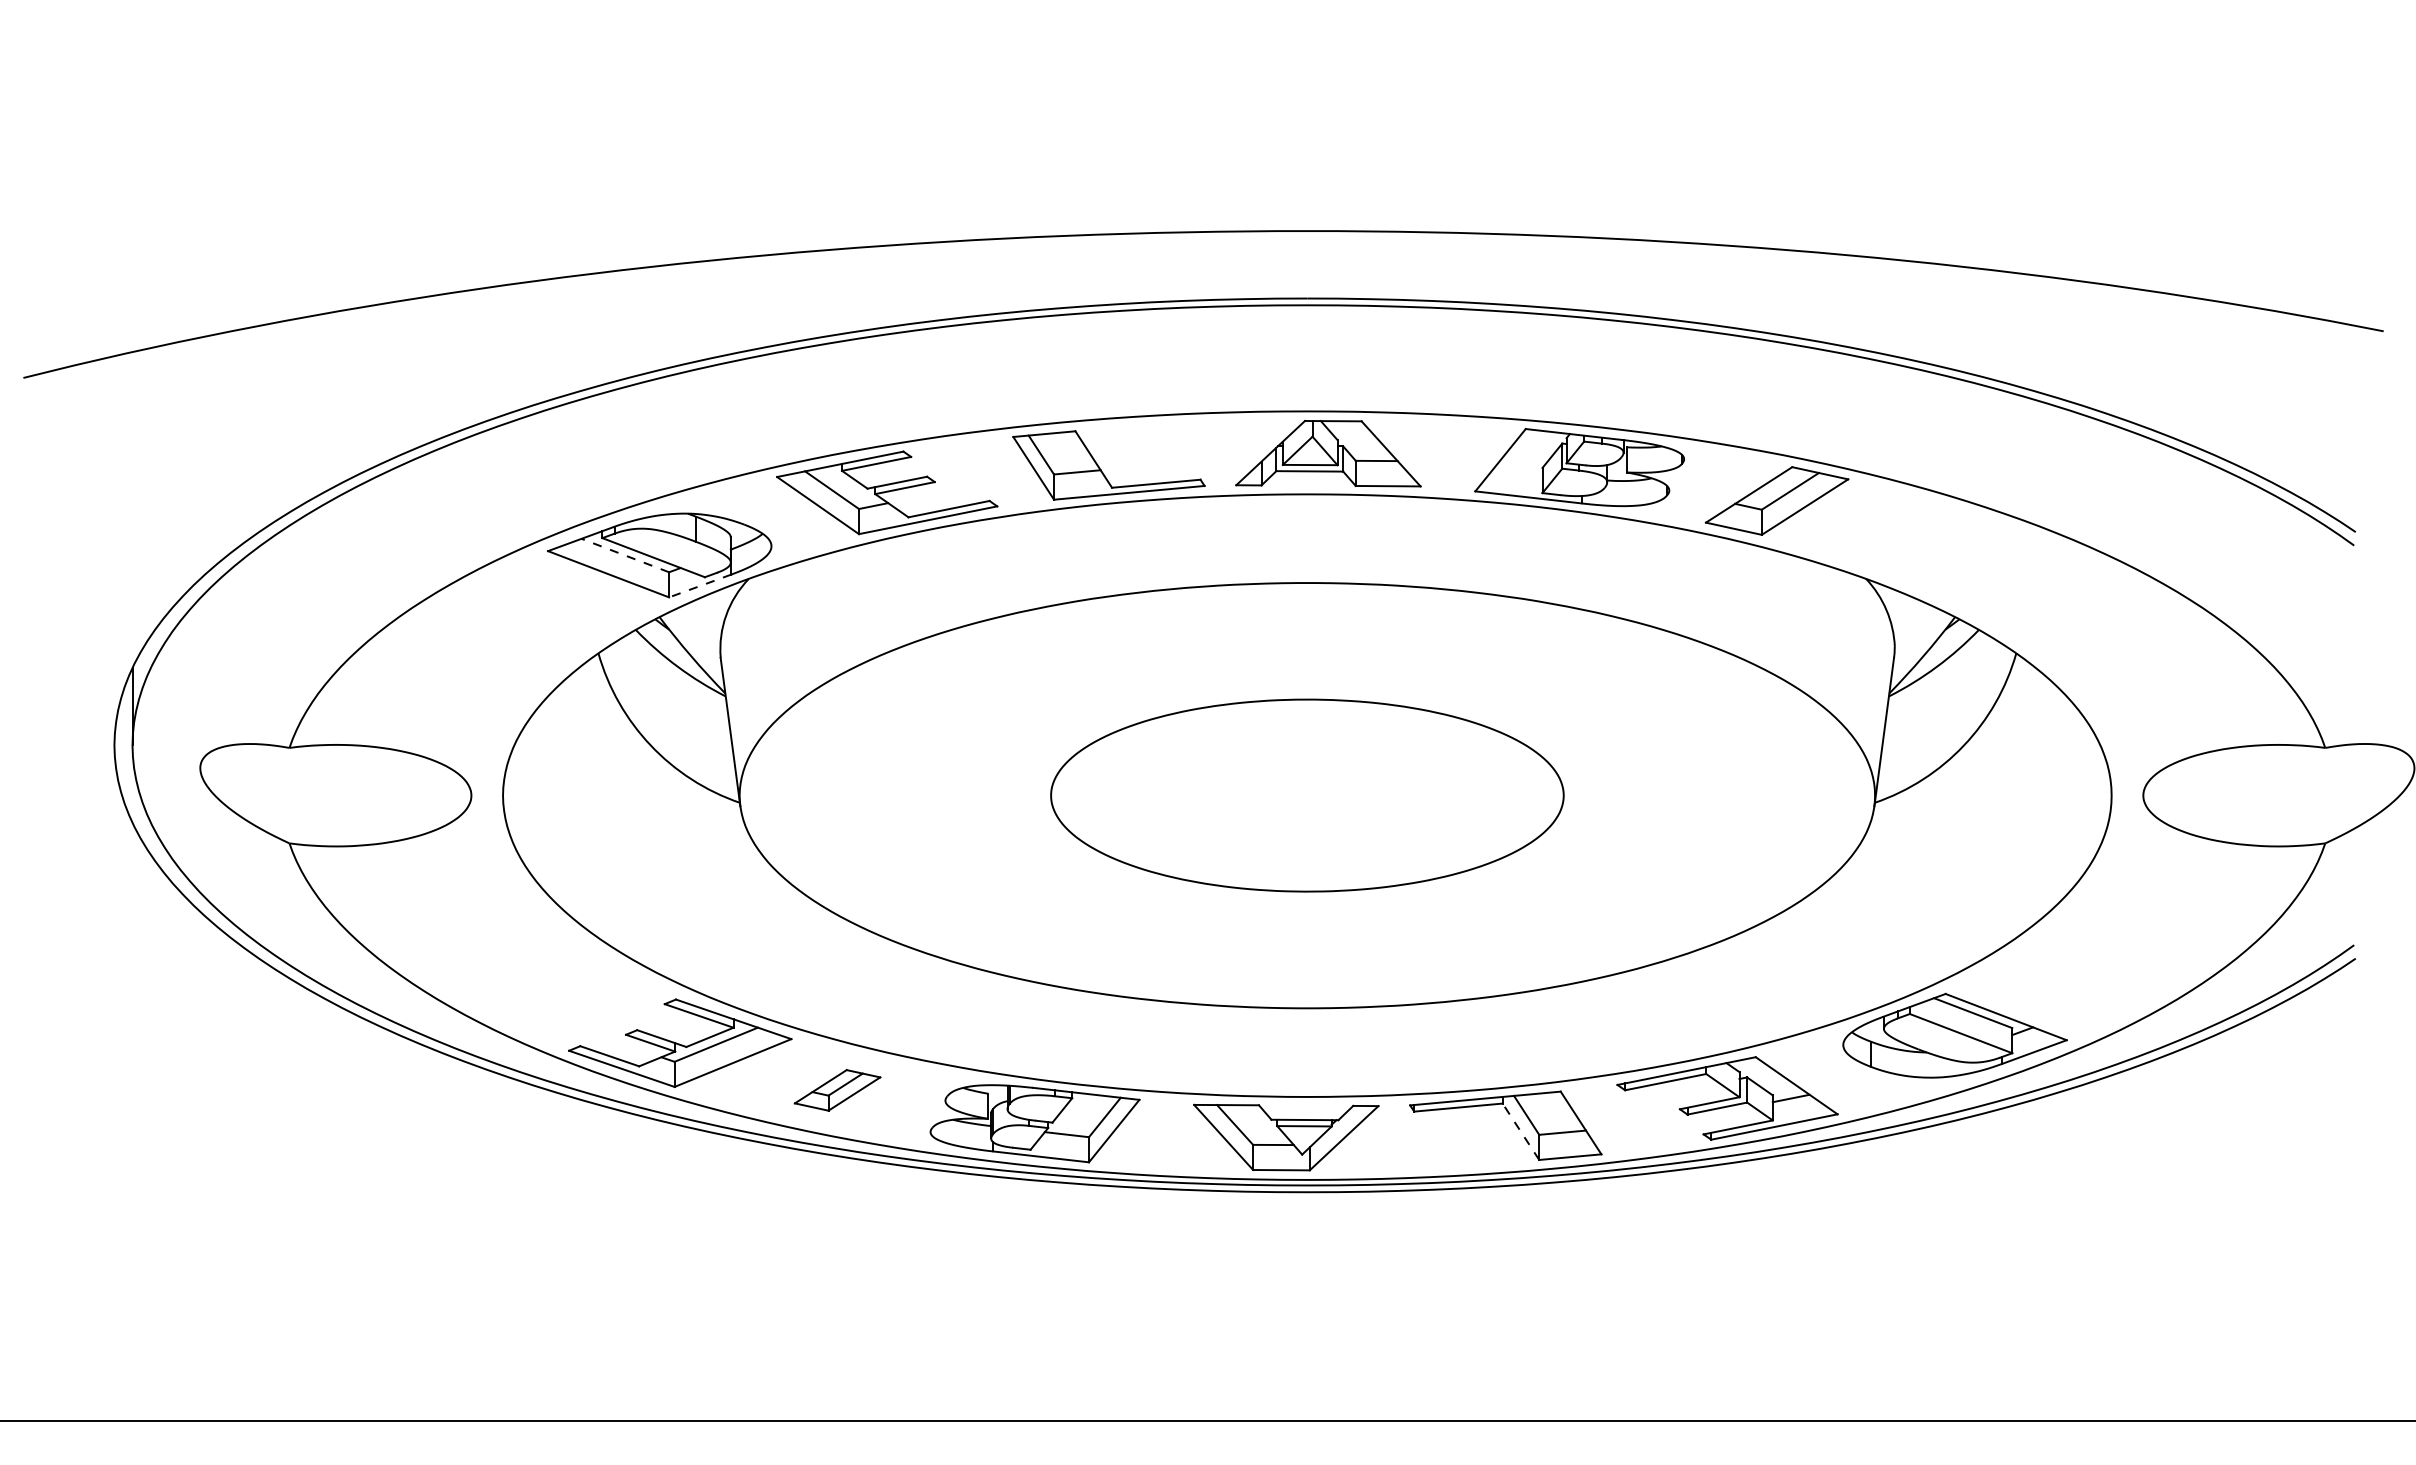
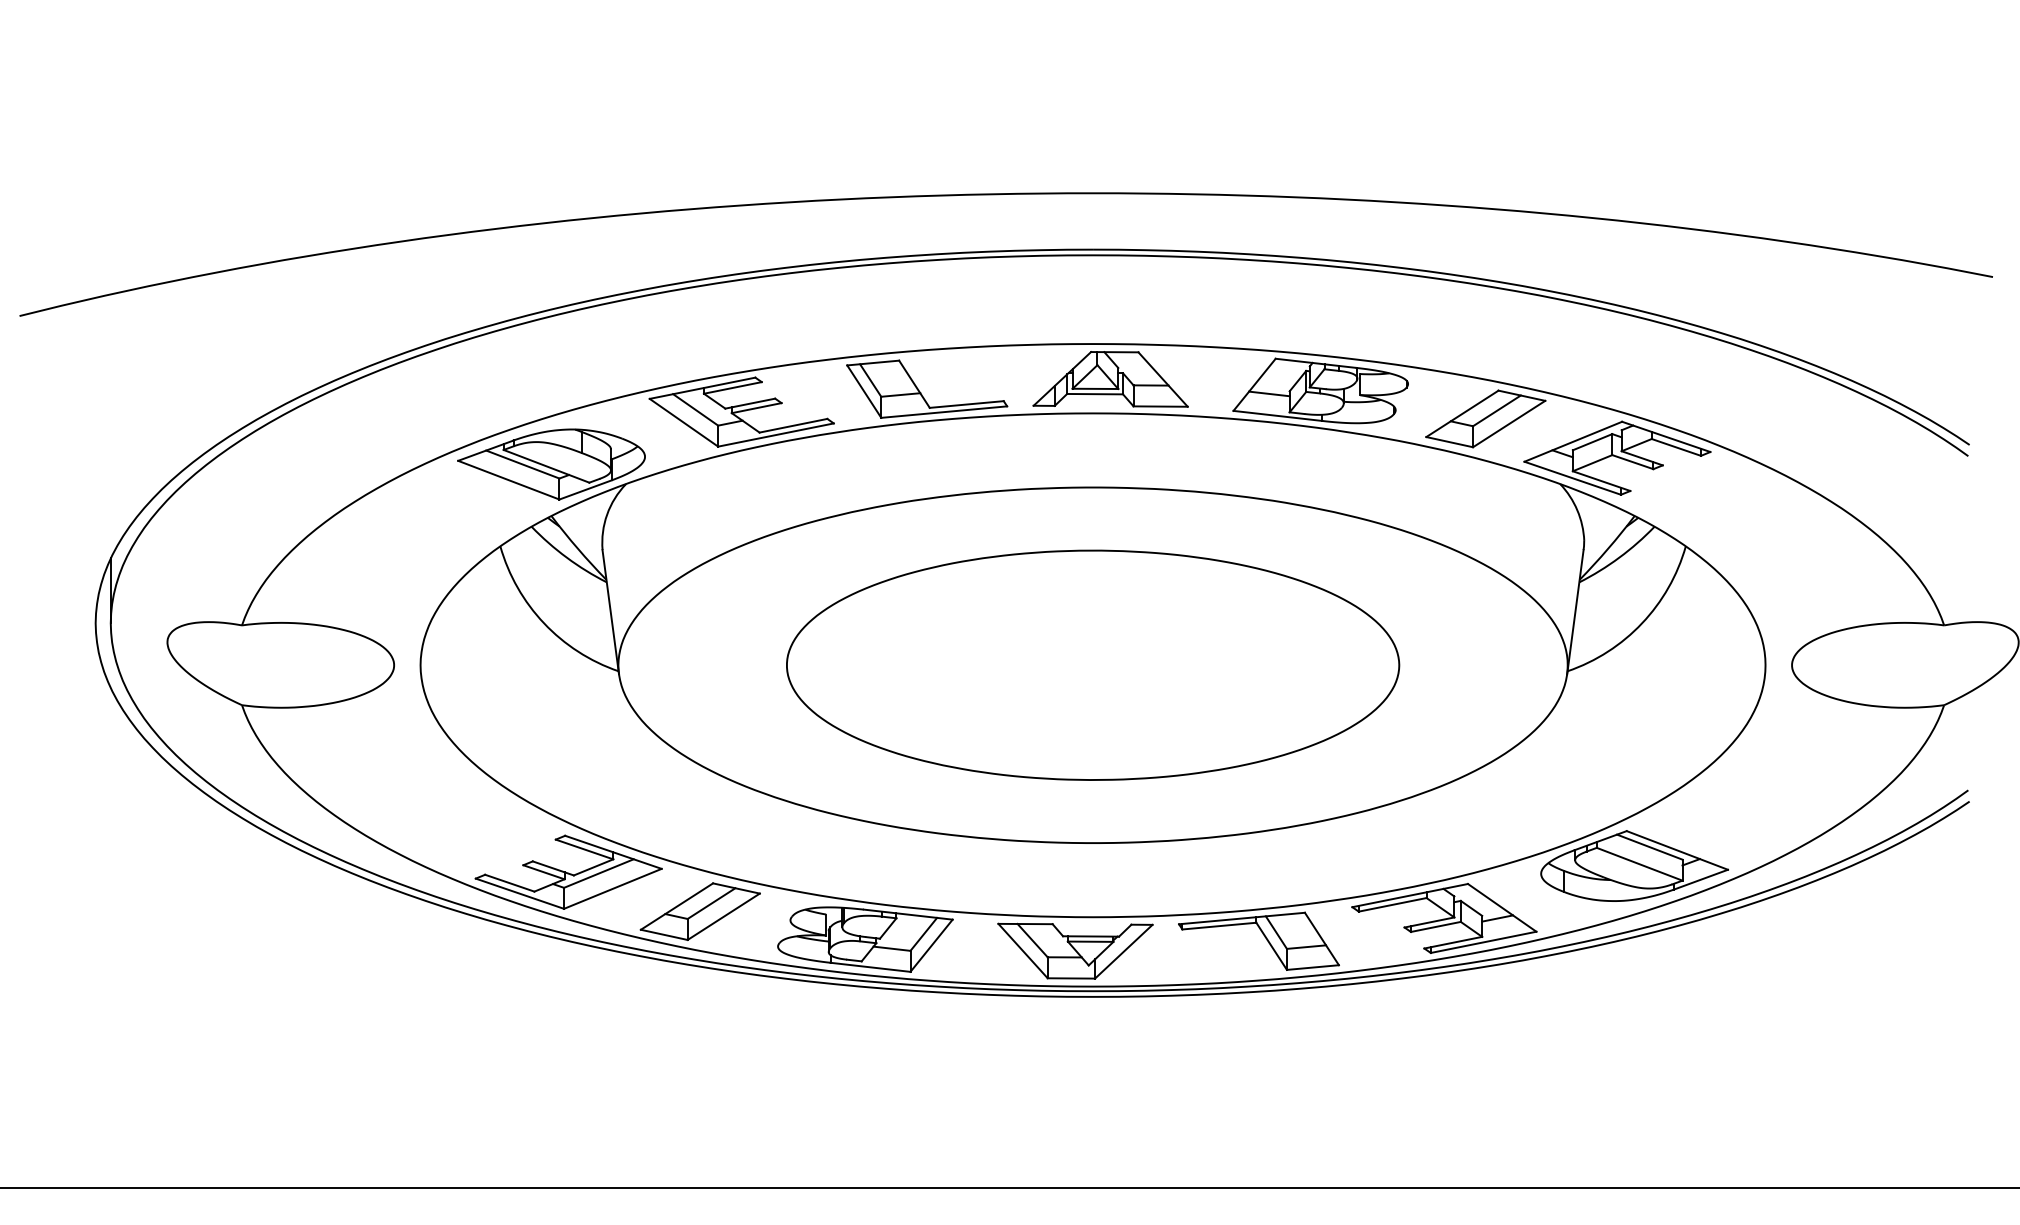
line: (1517, 470) -> (1268, 393), added
part: (1934, 547) -> (1617, 457), added
line: (625, 555) -> (522, 464), dashed -> solid
line: (699, 586) -> (584, 490), dashed -> solid
part: (1307, 795) -> (1093, 665), size x1.43
part: (837, 1090) -> (700, 911), size x1.67
line: (1520, 1131) -> (1271, 946), dashed -> solid

